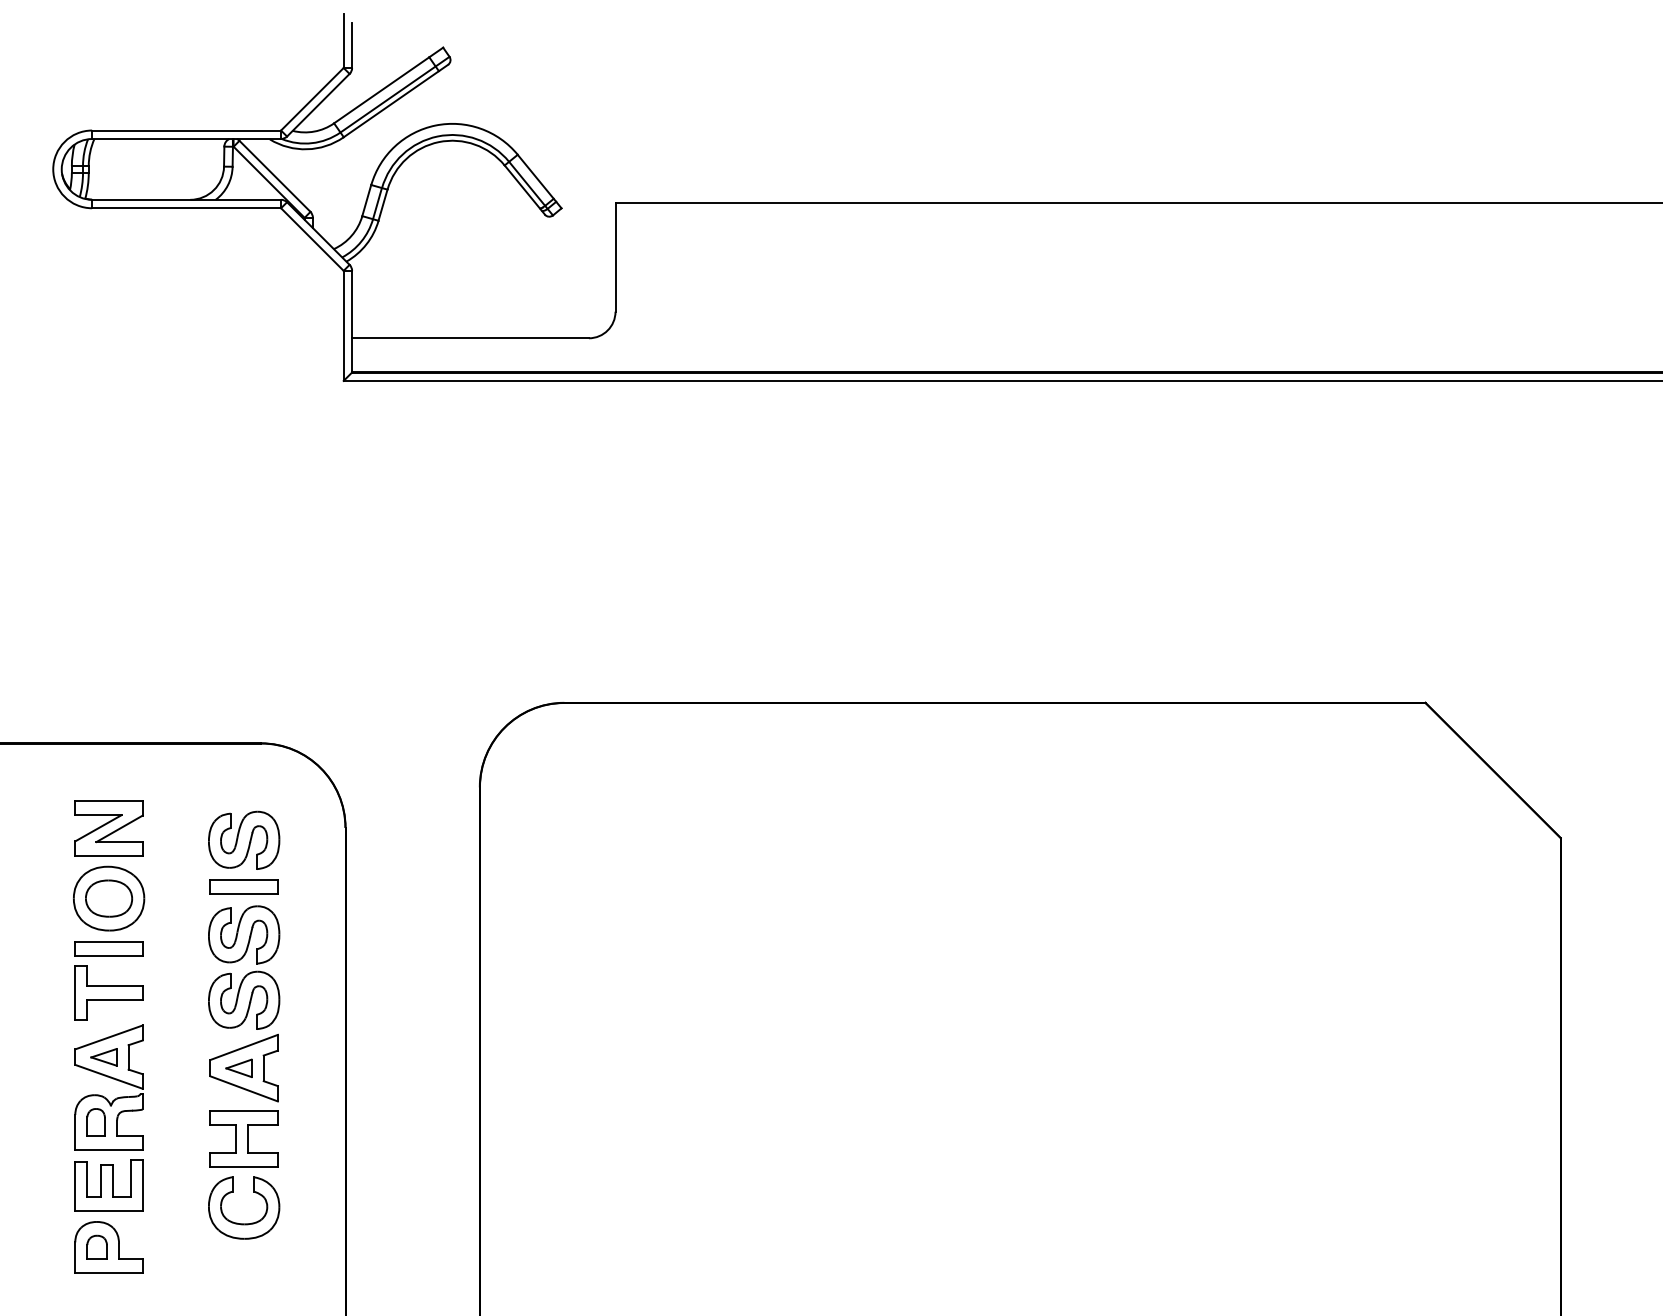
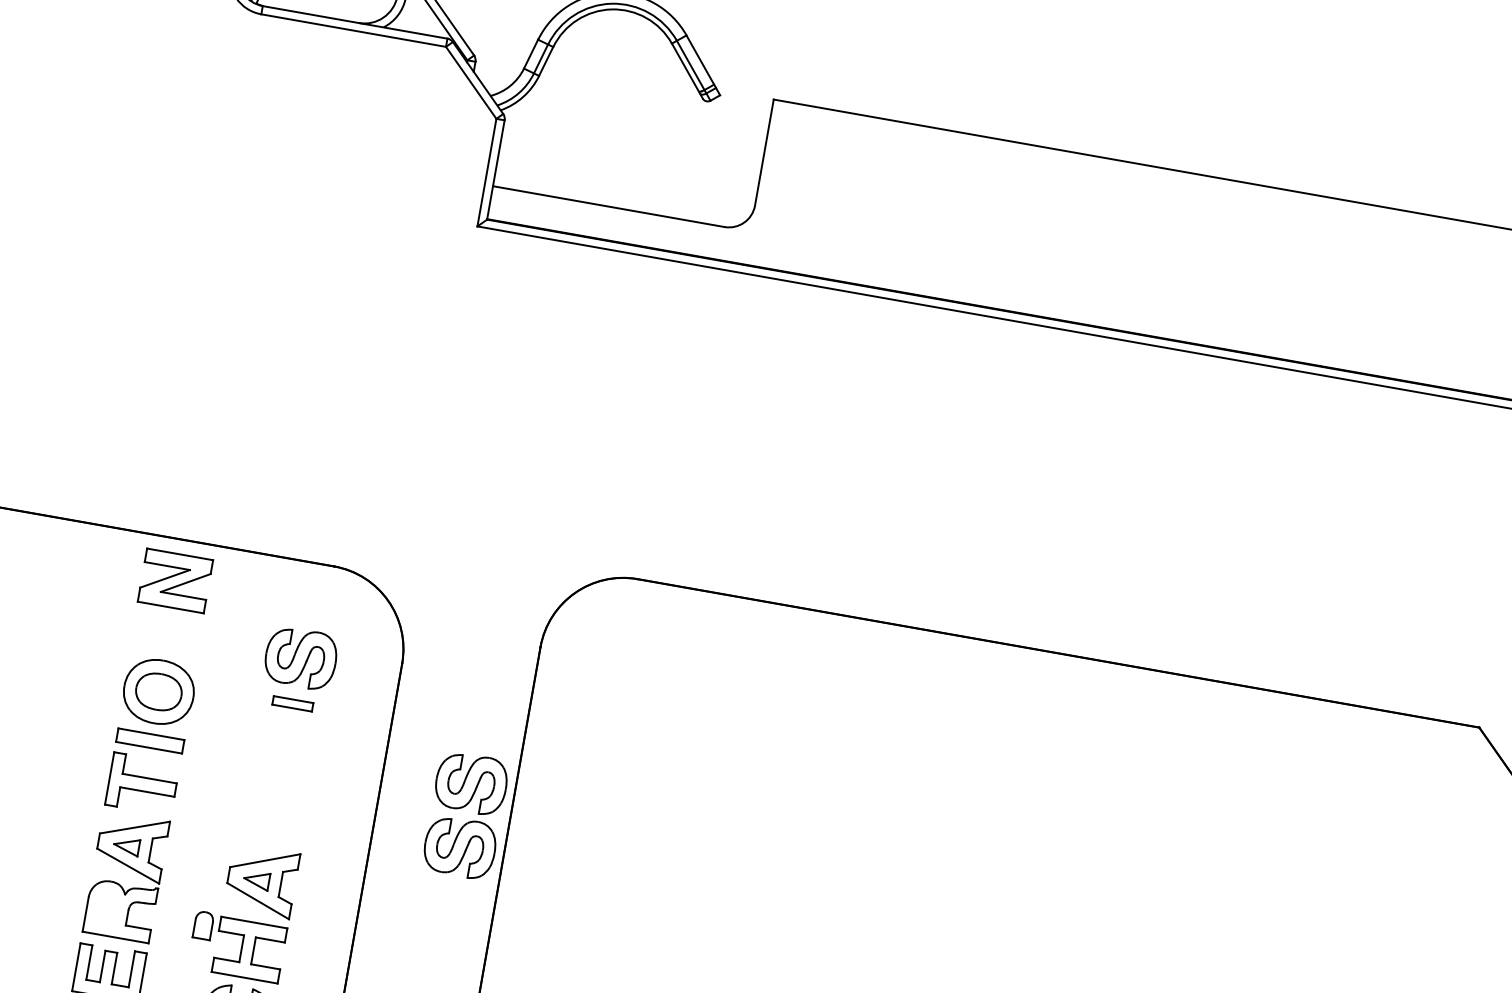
part: (108, 828) -> (174, 580), moved
part: (243, 886) -> (292, 703), size x0.6
part: (247, 973) -> (467, 821), moved
part: (95, 1122) -> (202, 925), moved

